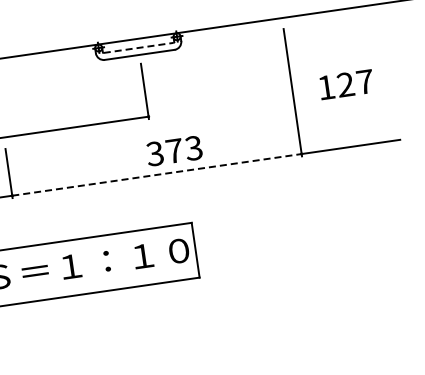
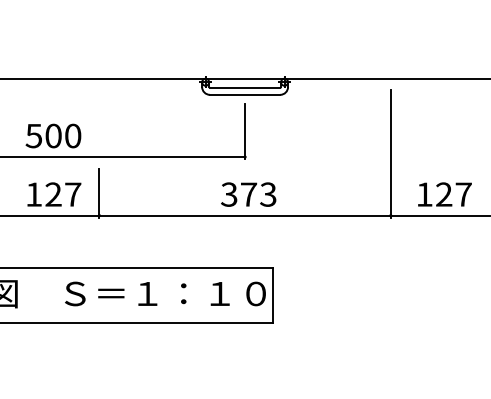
line: (139, 47) -> (245, 87), dashed -> solid
text: (346, 84) -> (444, 194), moved
text: (174, 150) -> (248, 194), moved
line: (157, 174) -> (245, 215), dashed -> solid

